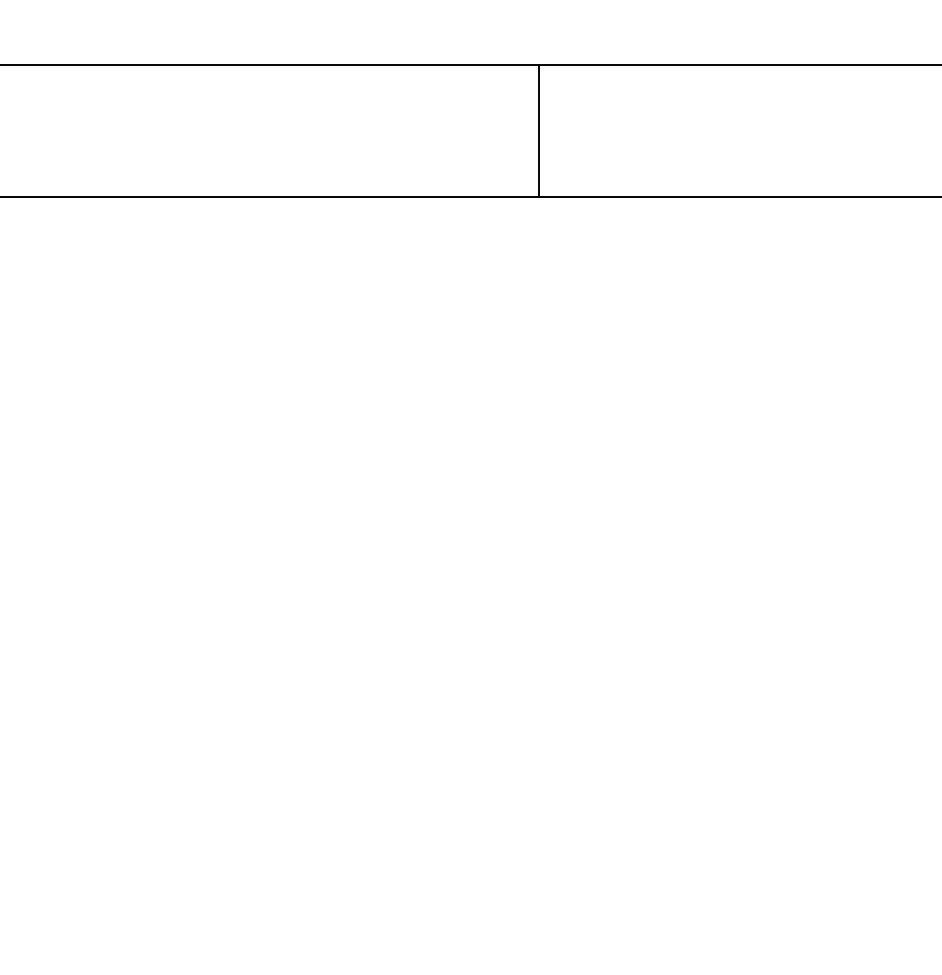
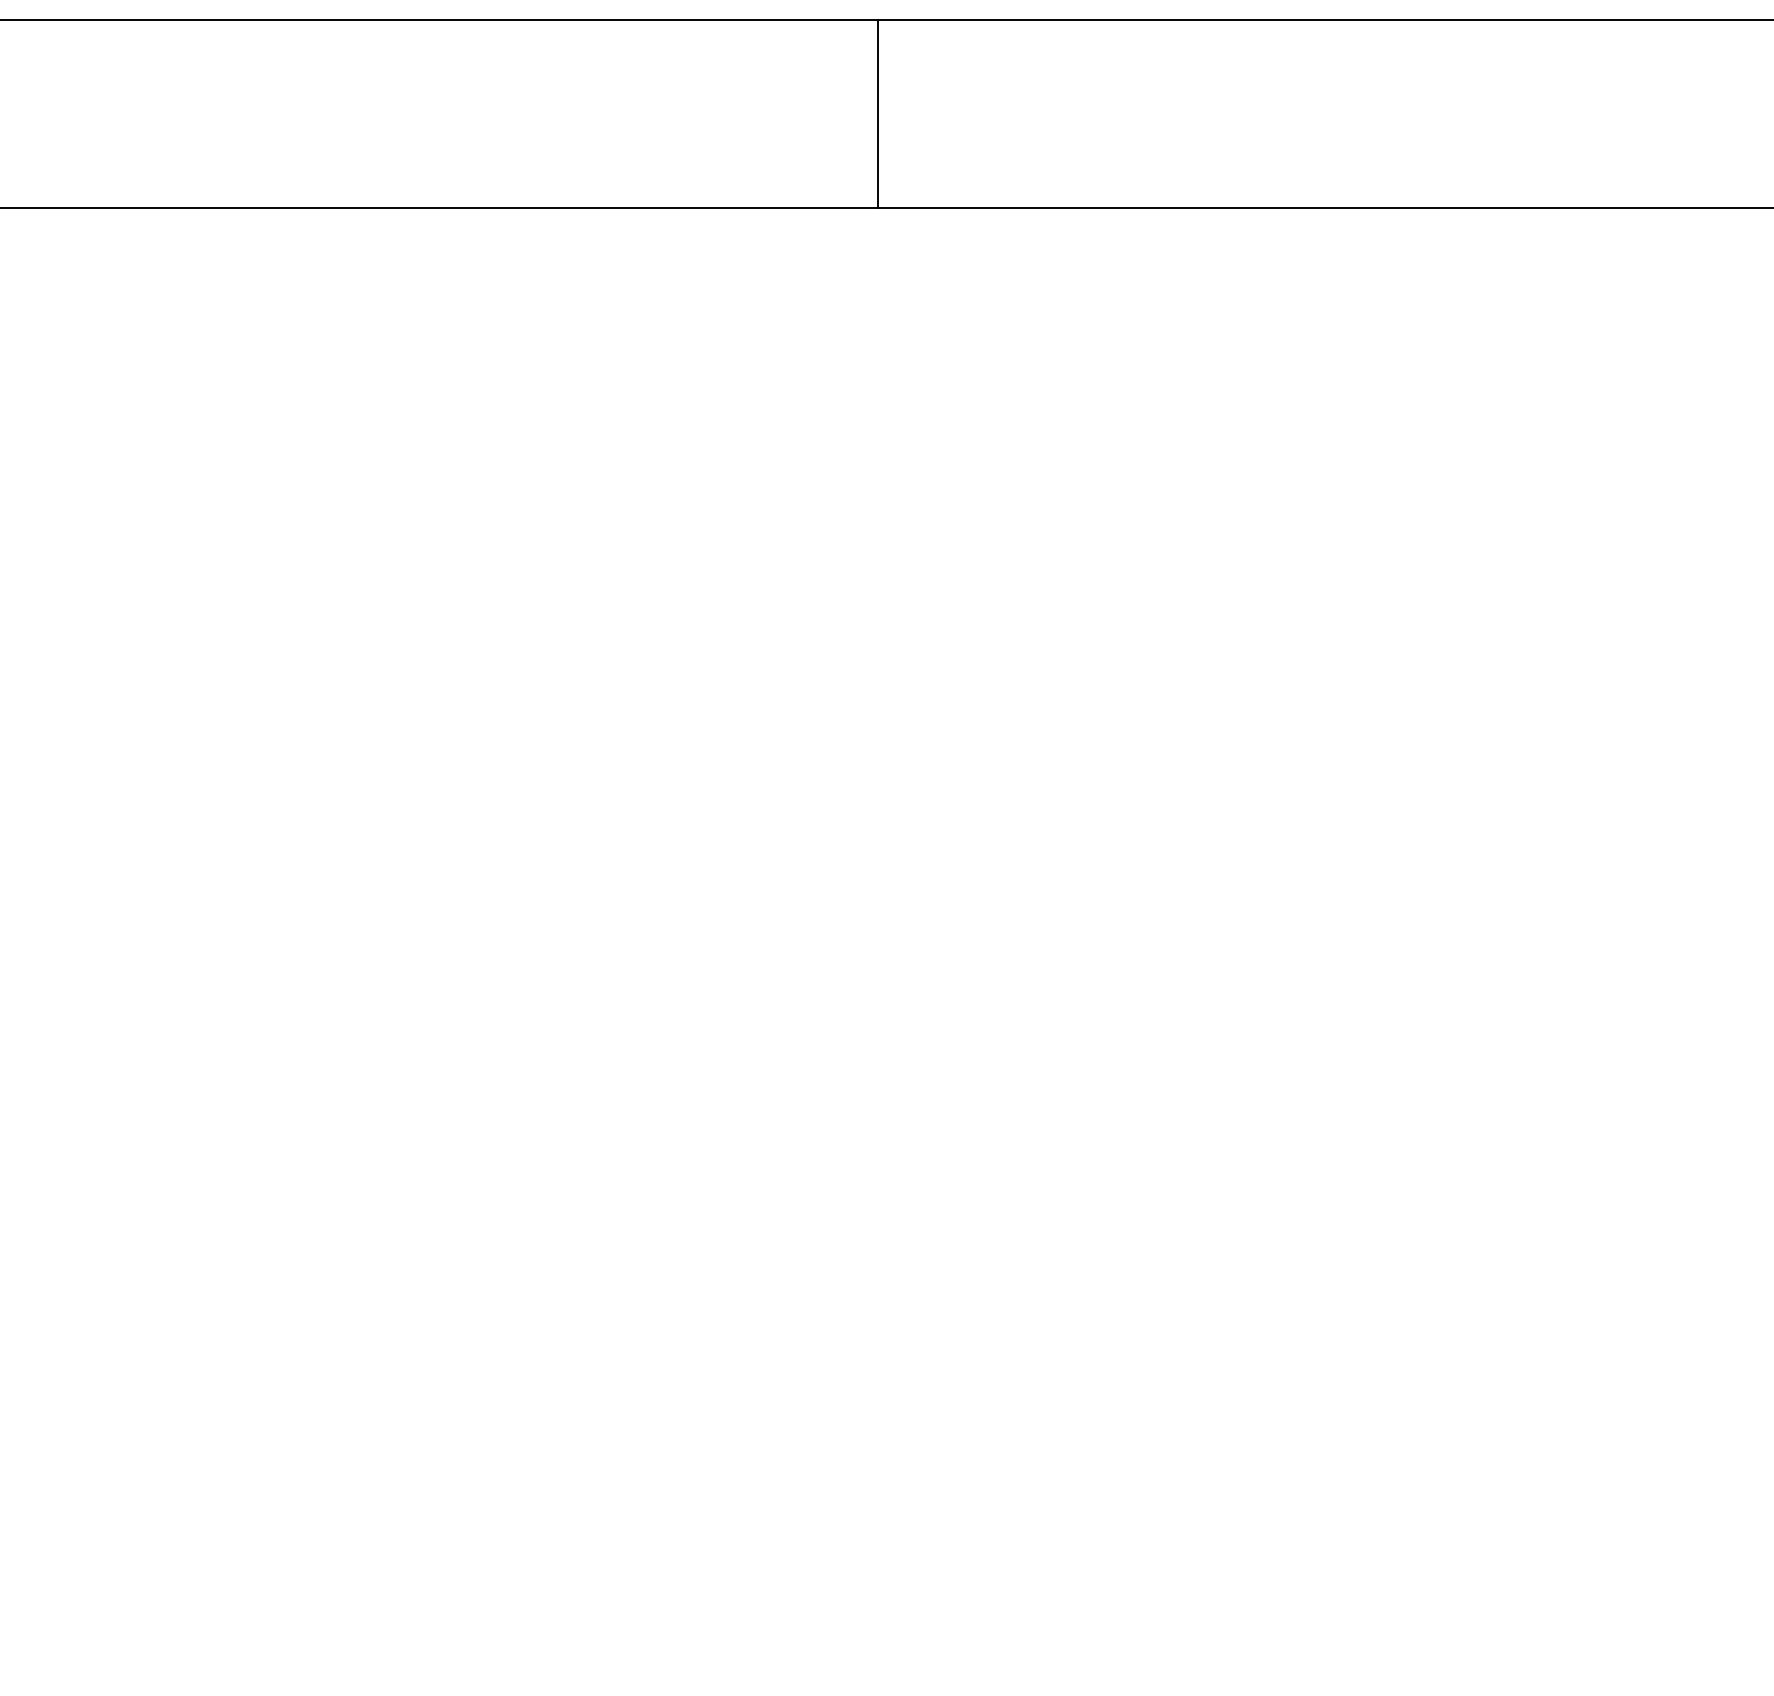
line: (538, 131) -> (878, 114), moved

